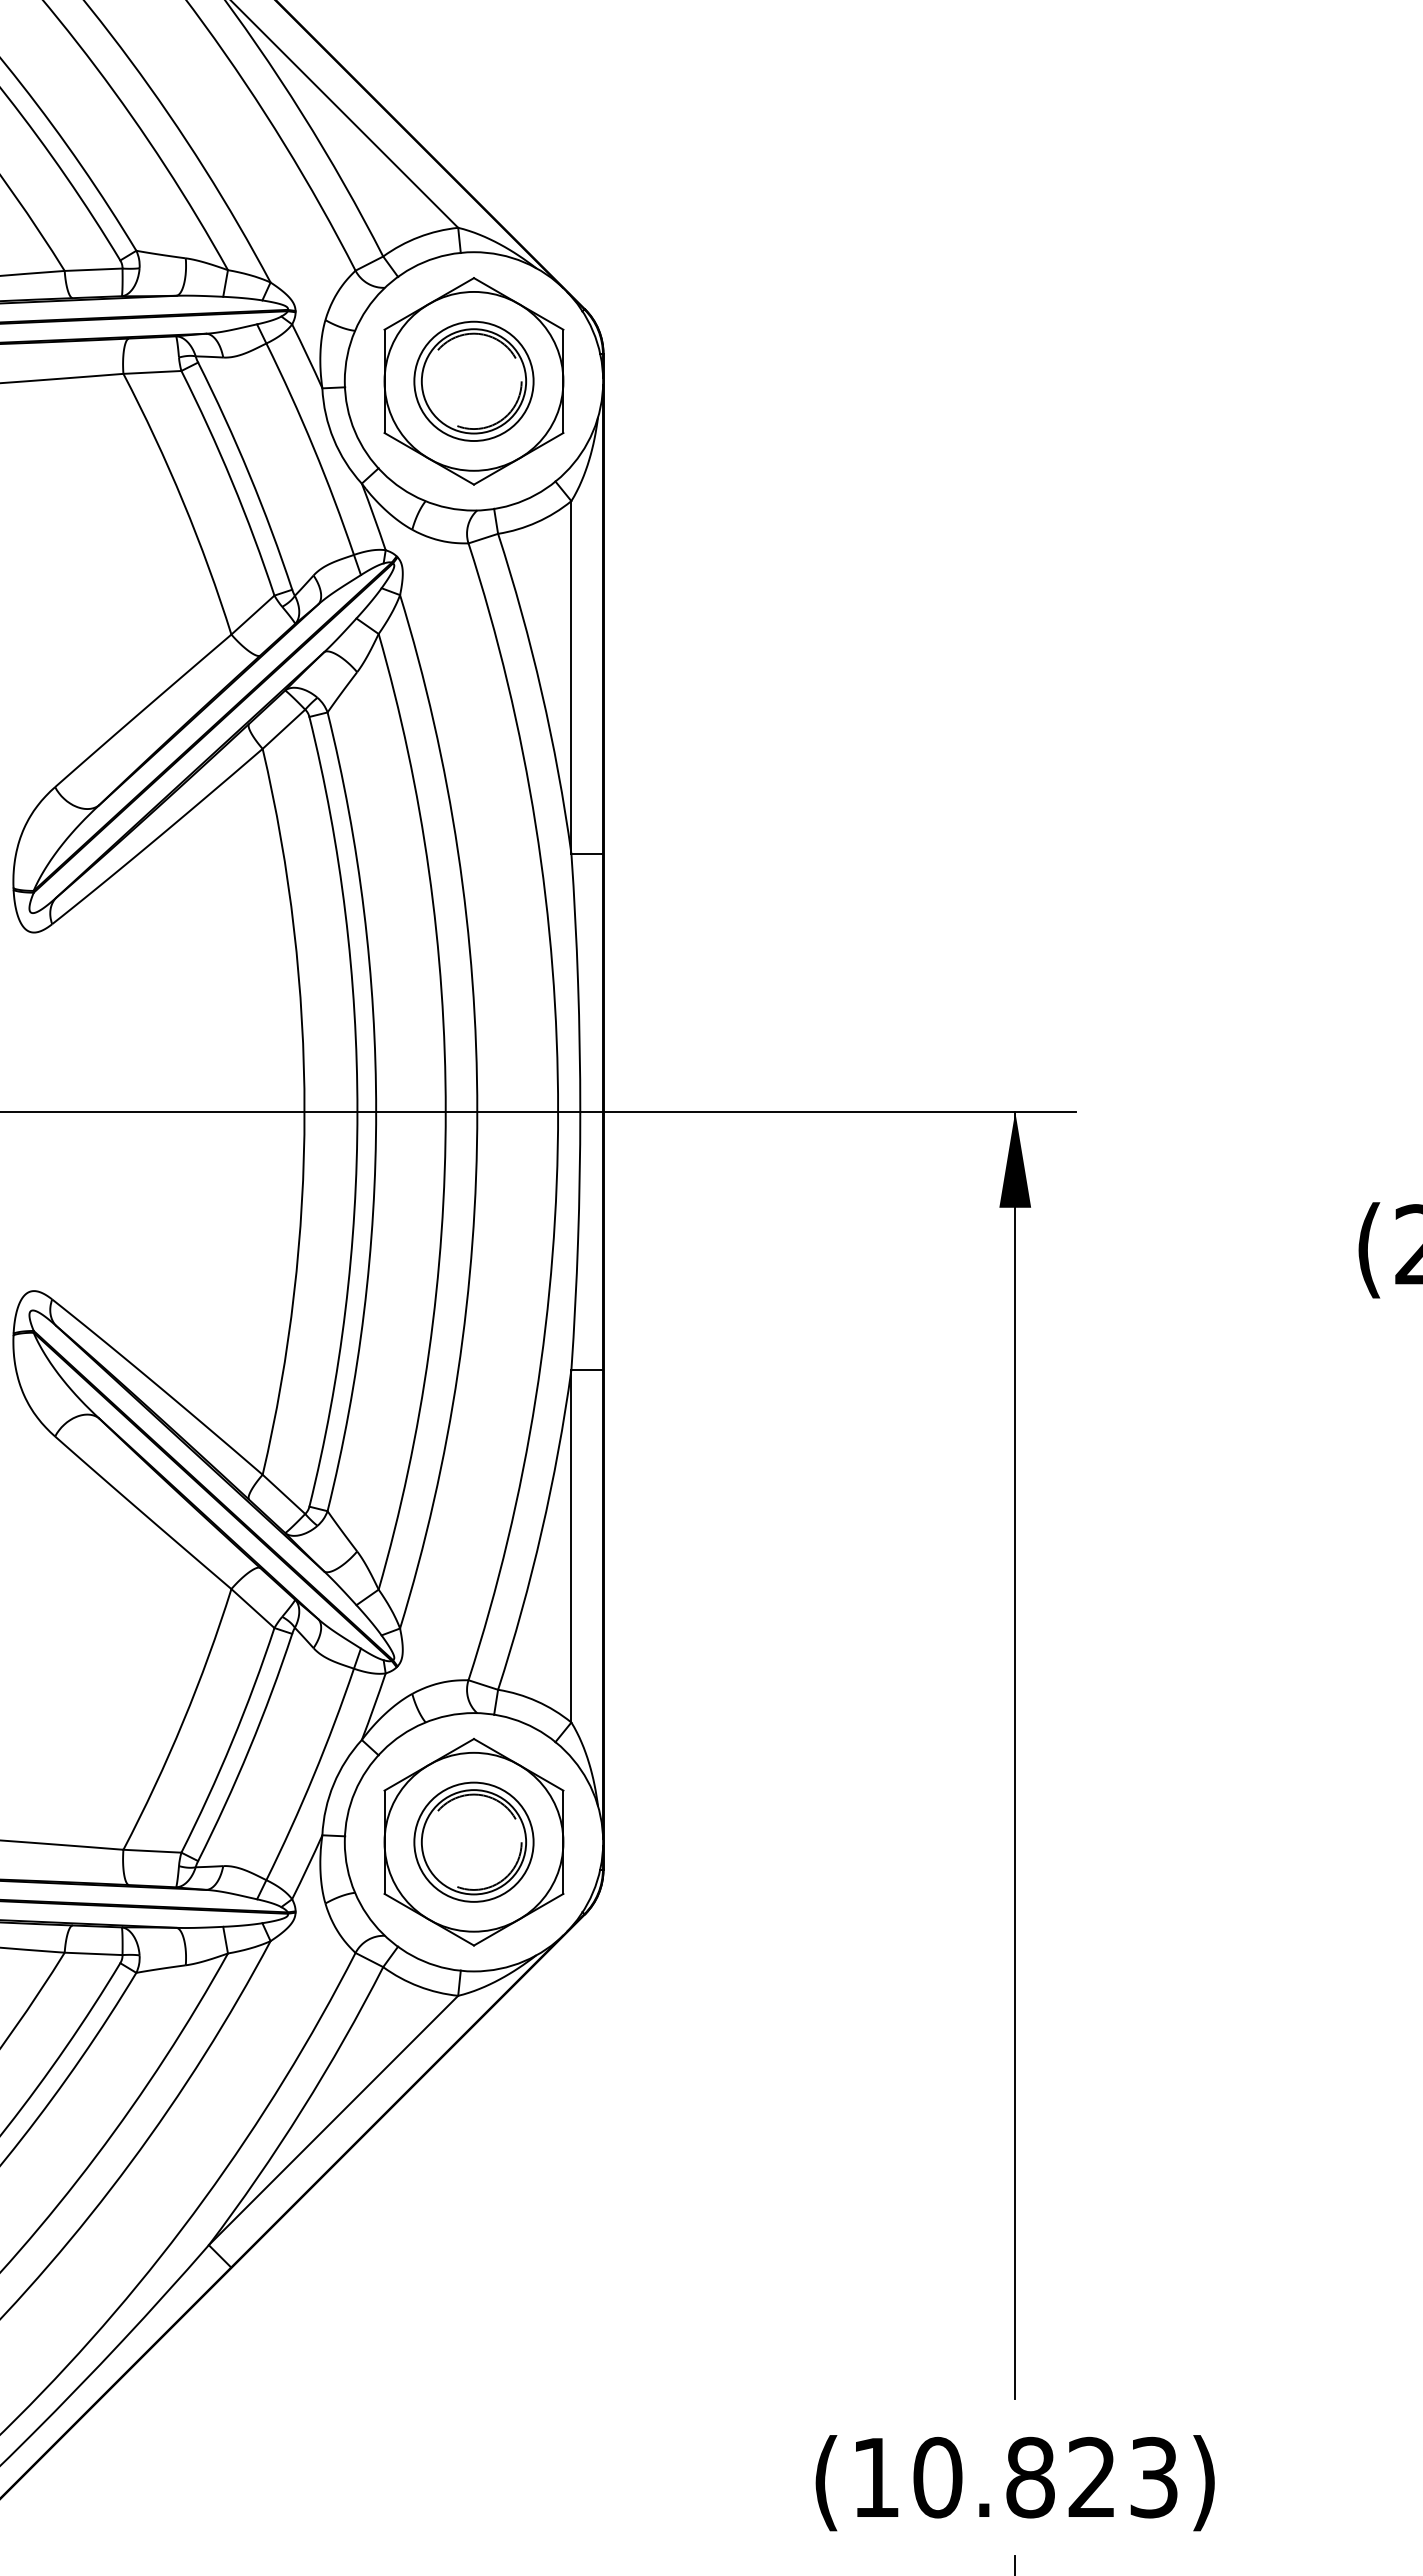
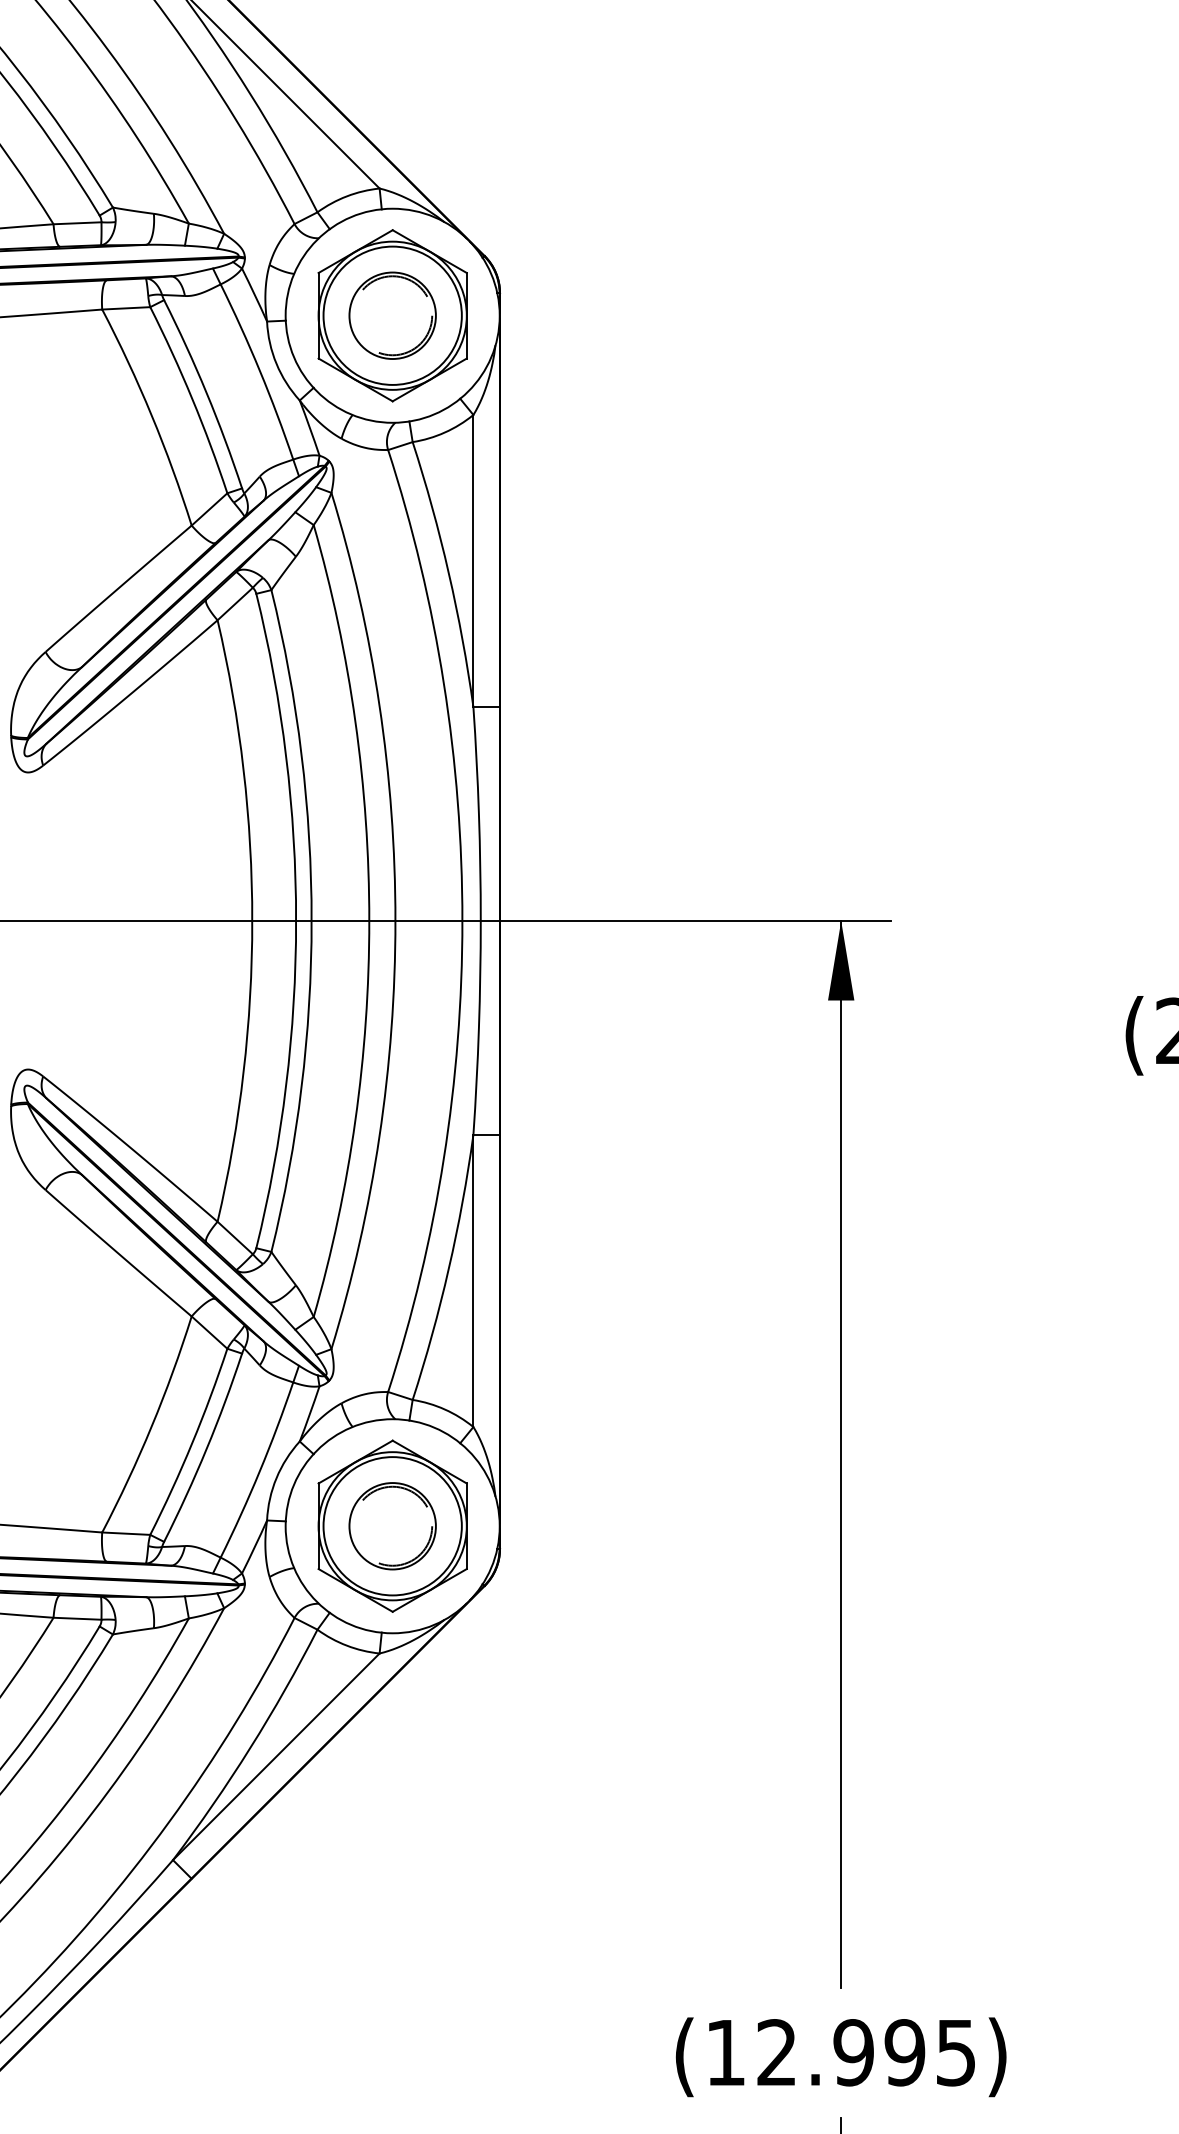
circle: (473, 381) -> (392, 315), size x1.4
circle: (473, 1841) -> (392, 1525), size x1.4
text: (1045, 2477) -> (866, 2052), (10.823) -> (12.995)

